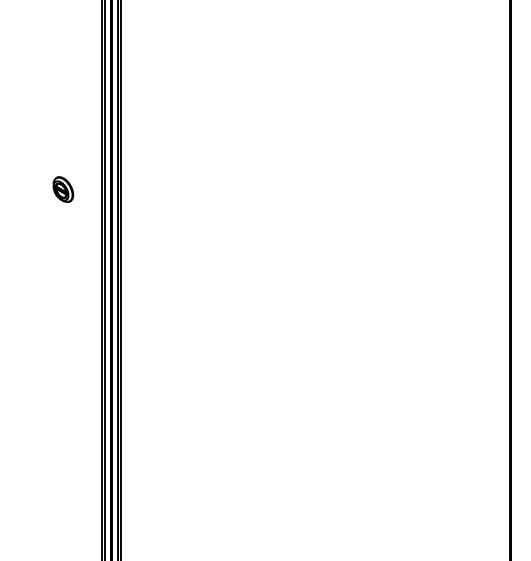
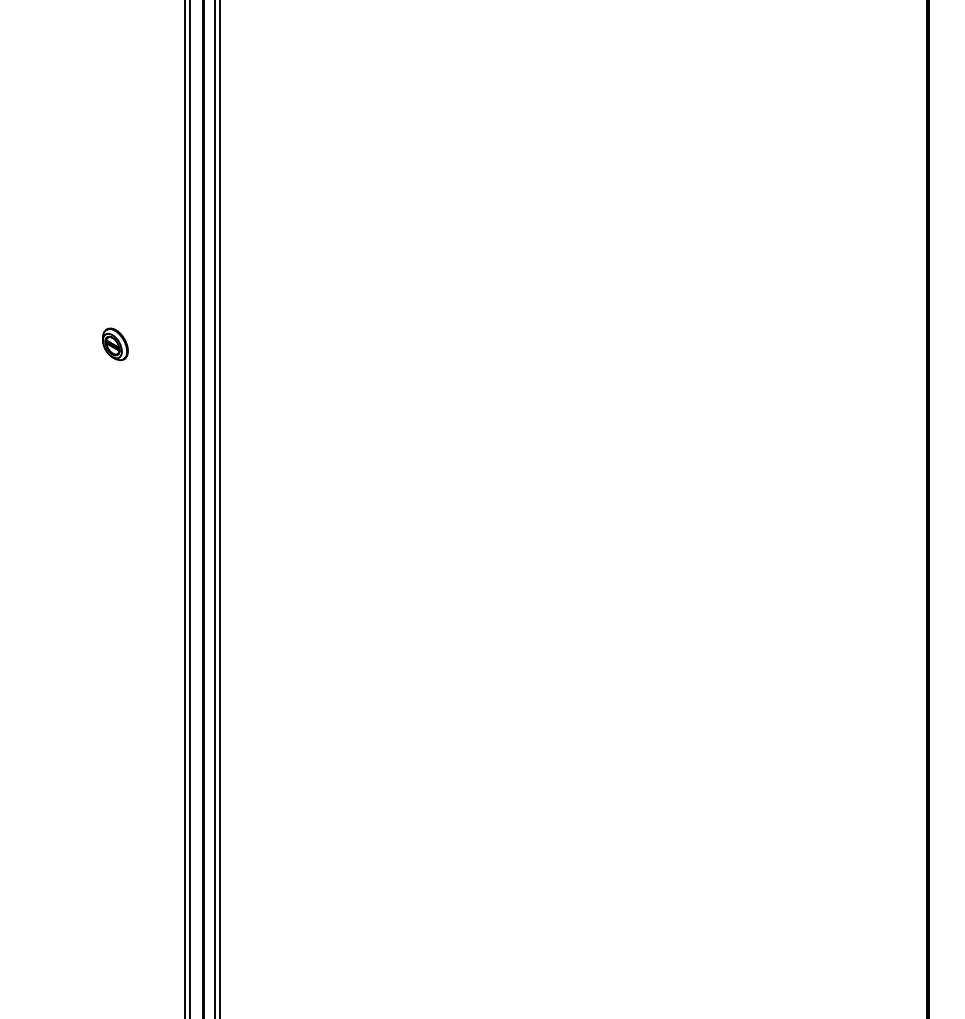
part: (63, 189) -> (115, 344), size x0.7

